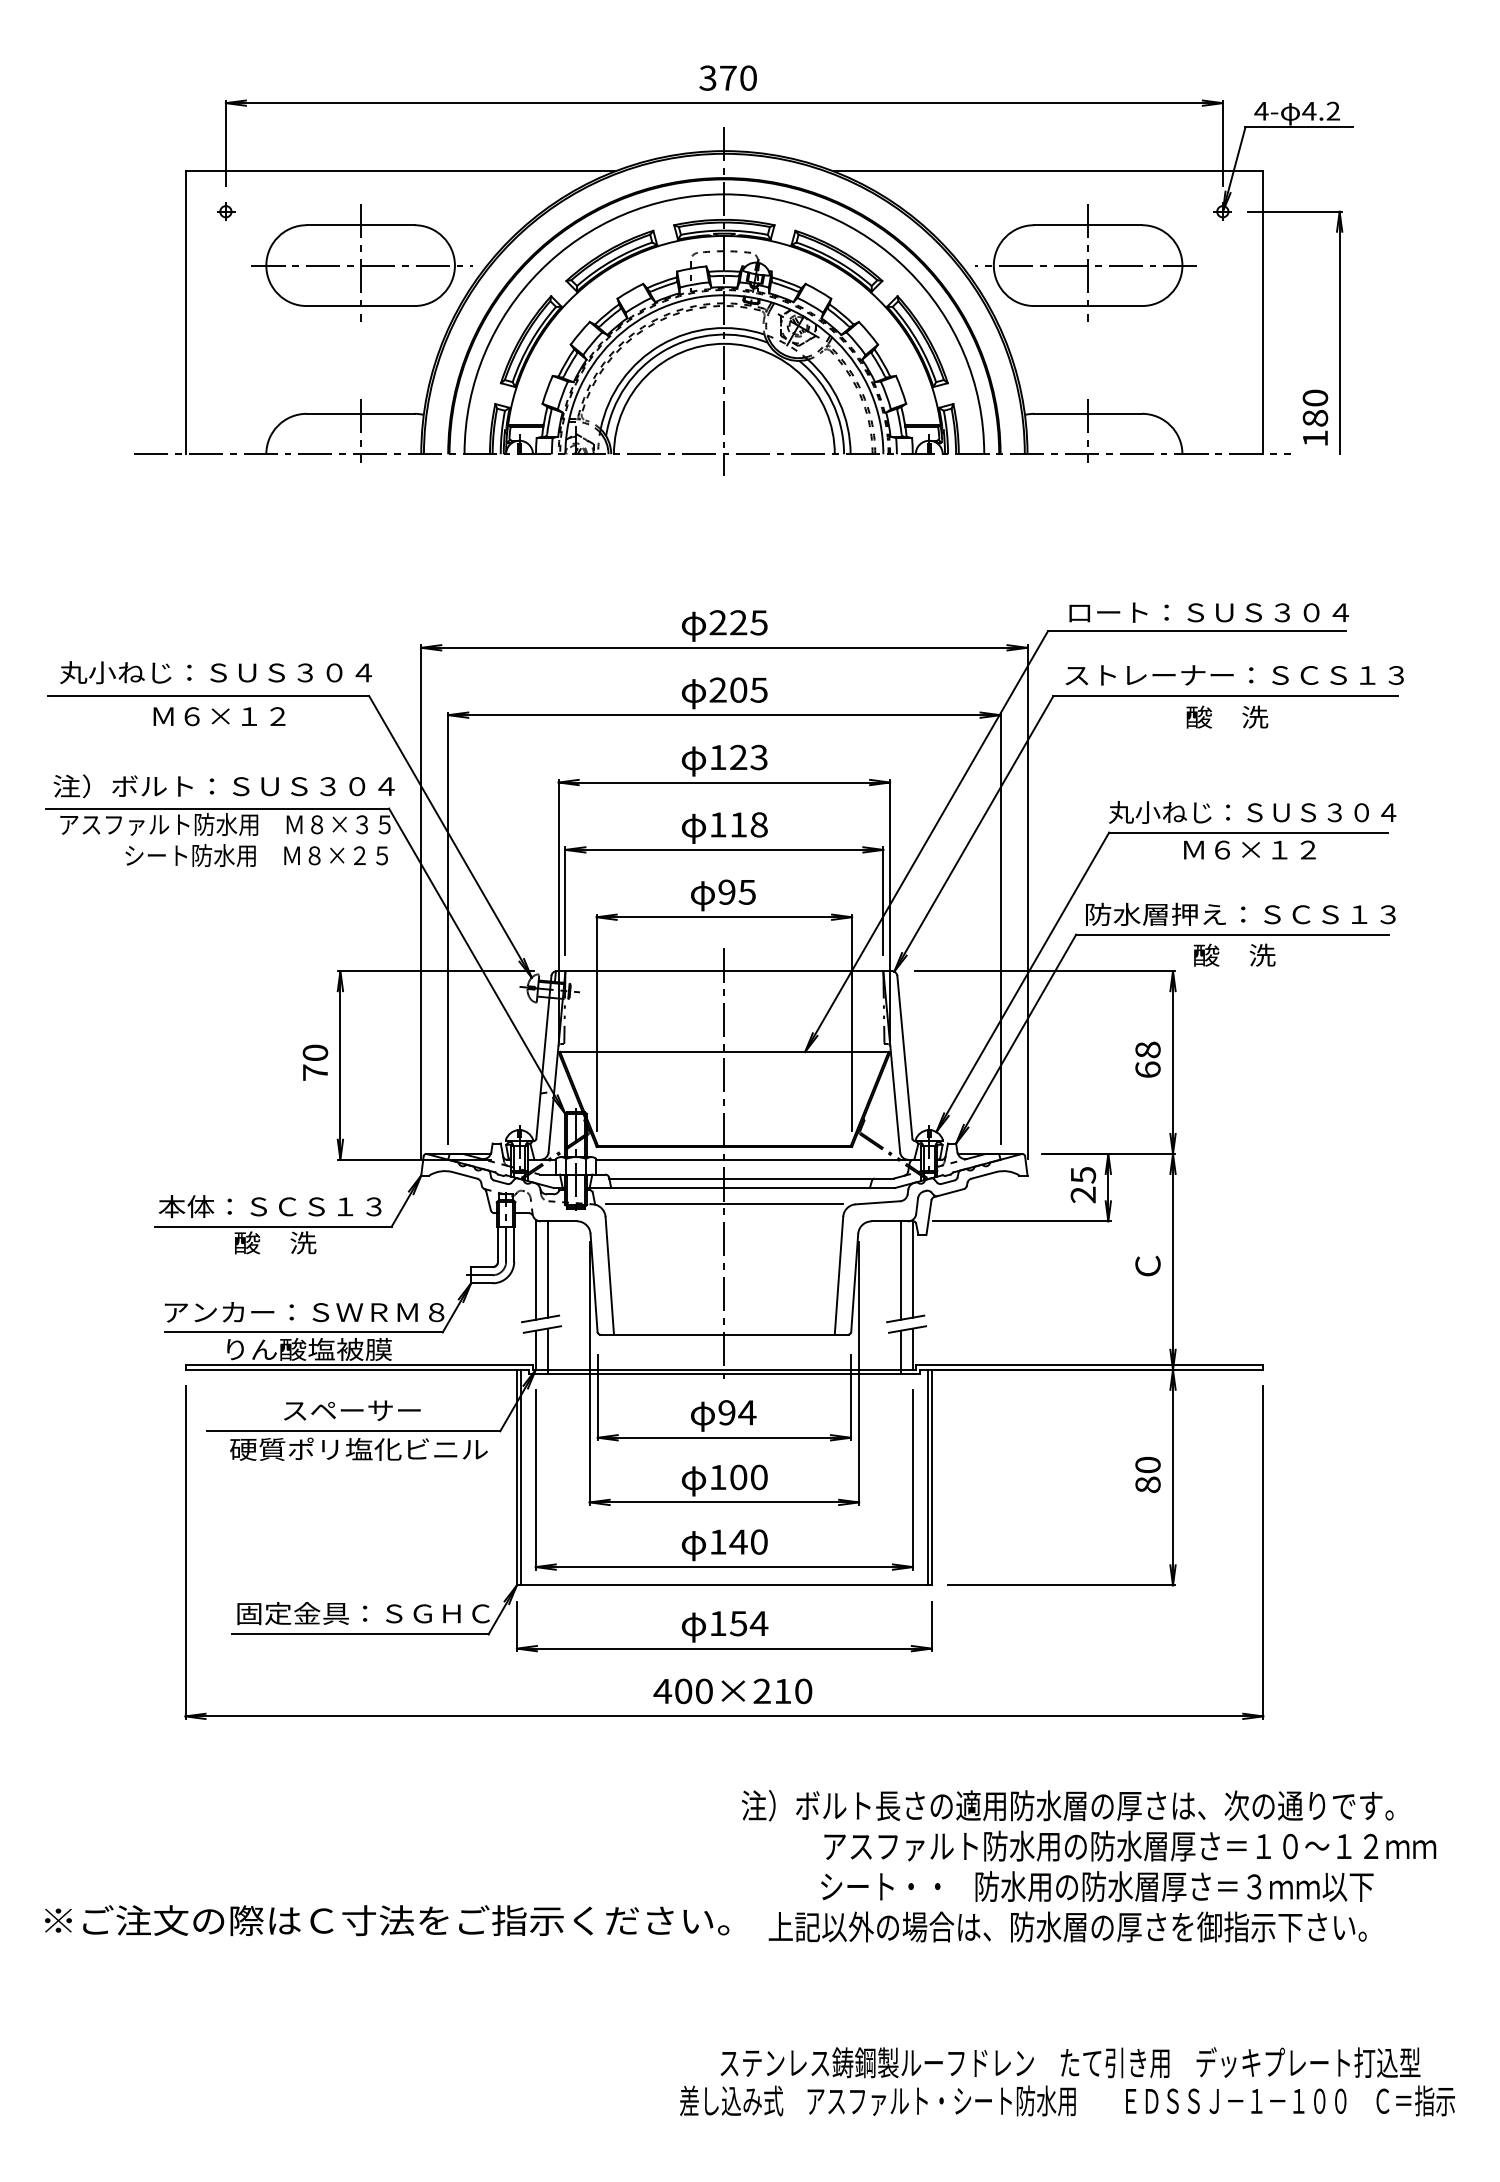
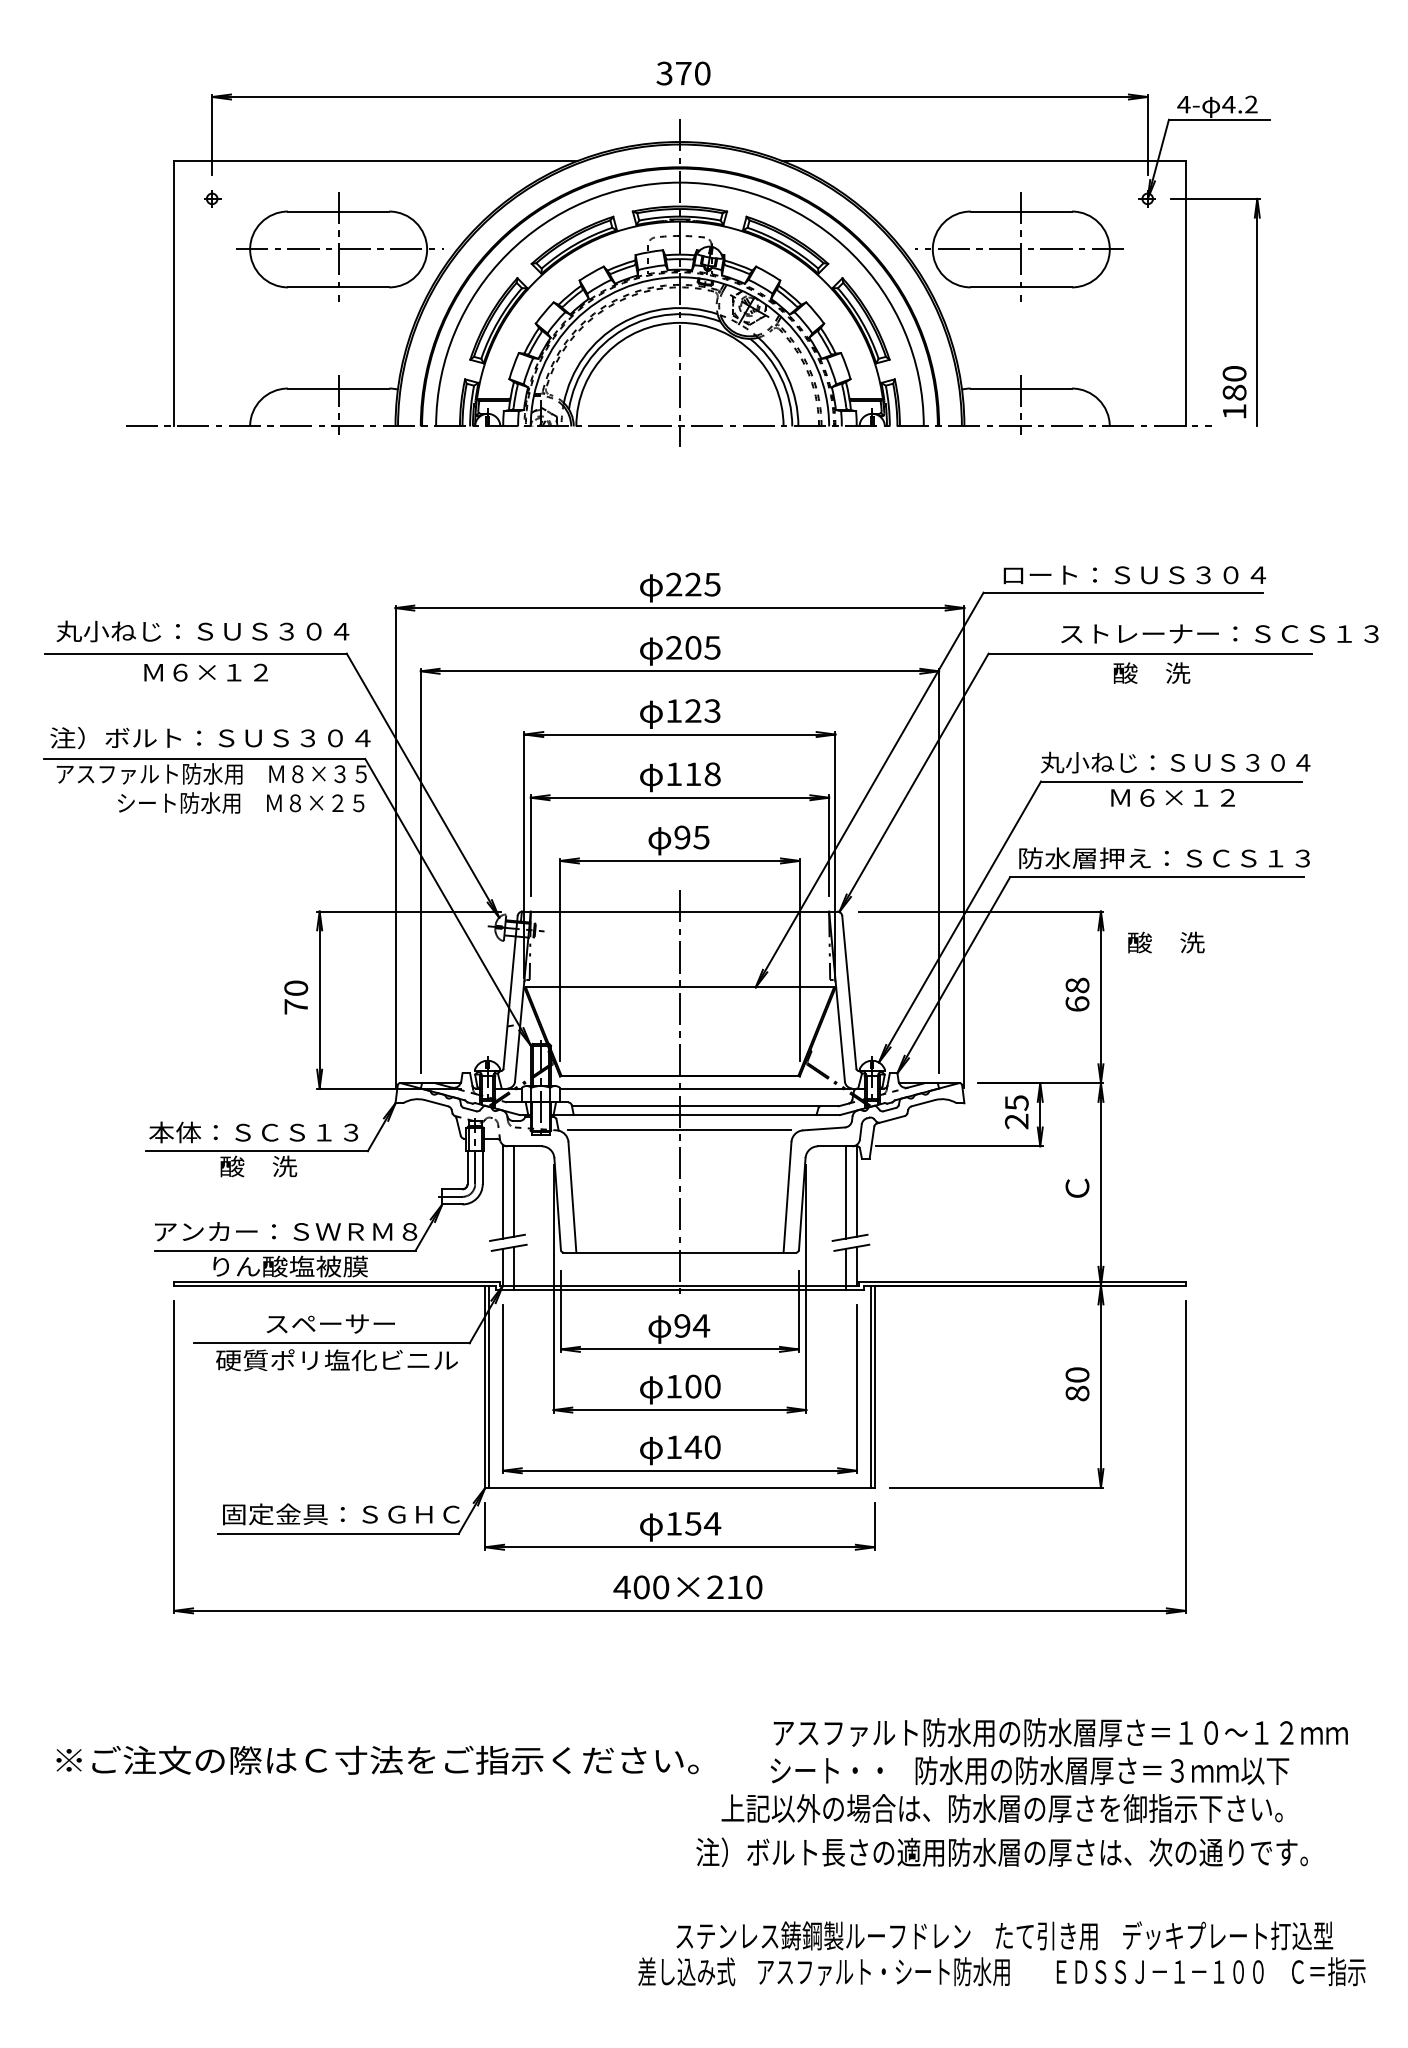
text: (1234, 675) -> (1219, 634), moved
text: (1234, 954) -> (1166, 941), moved
text: (1067, 1805) -> (1001, 1852), moved
text: (387, 1920) -> (377, 1760), moved

